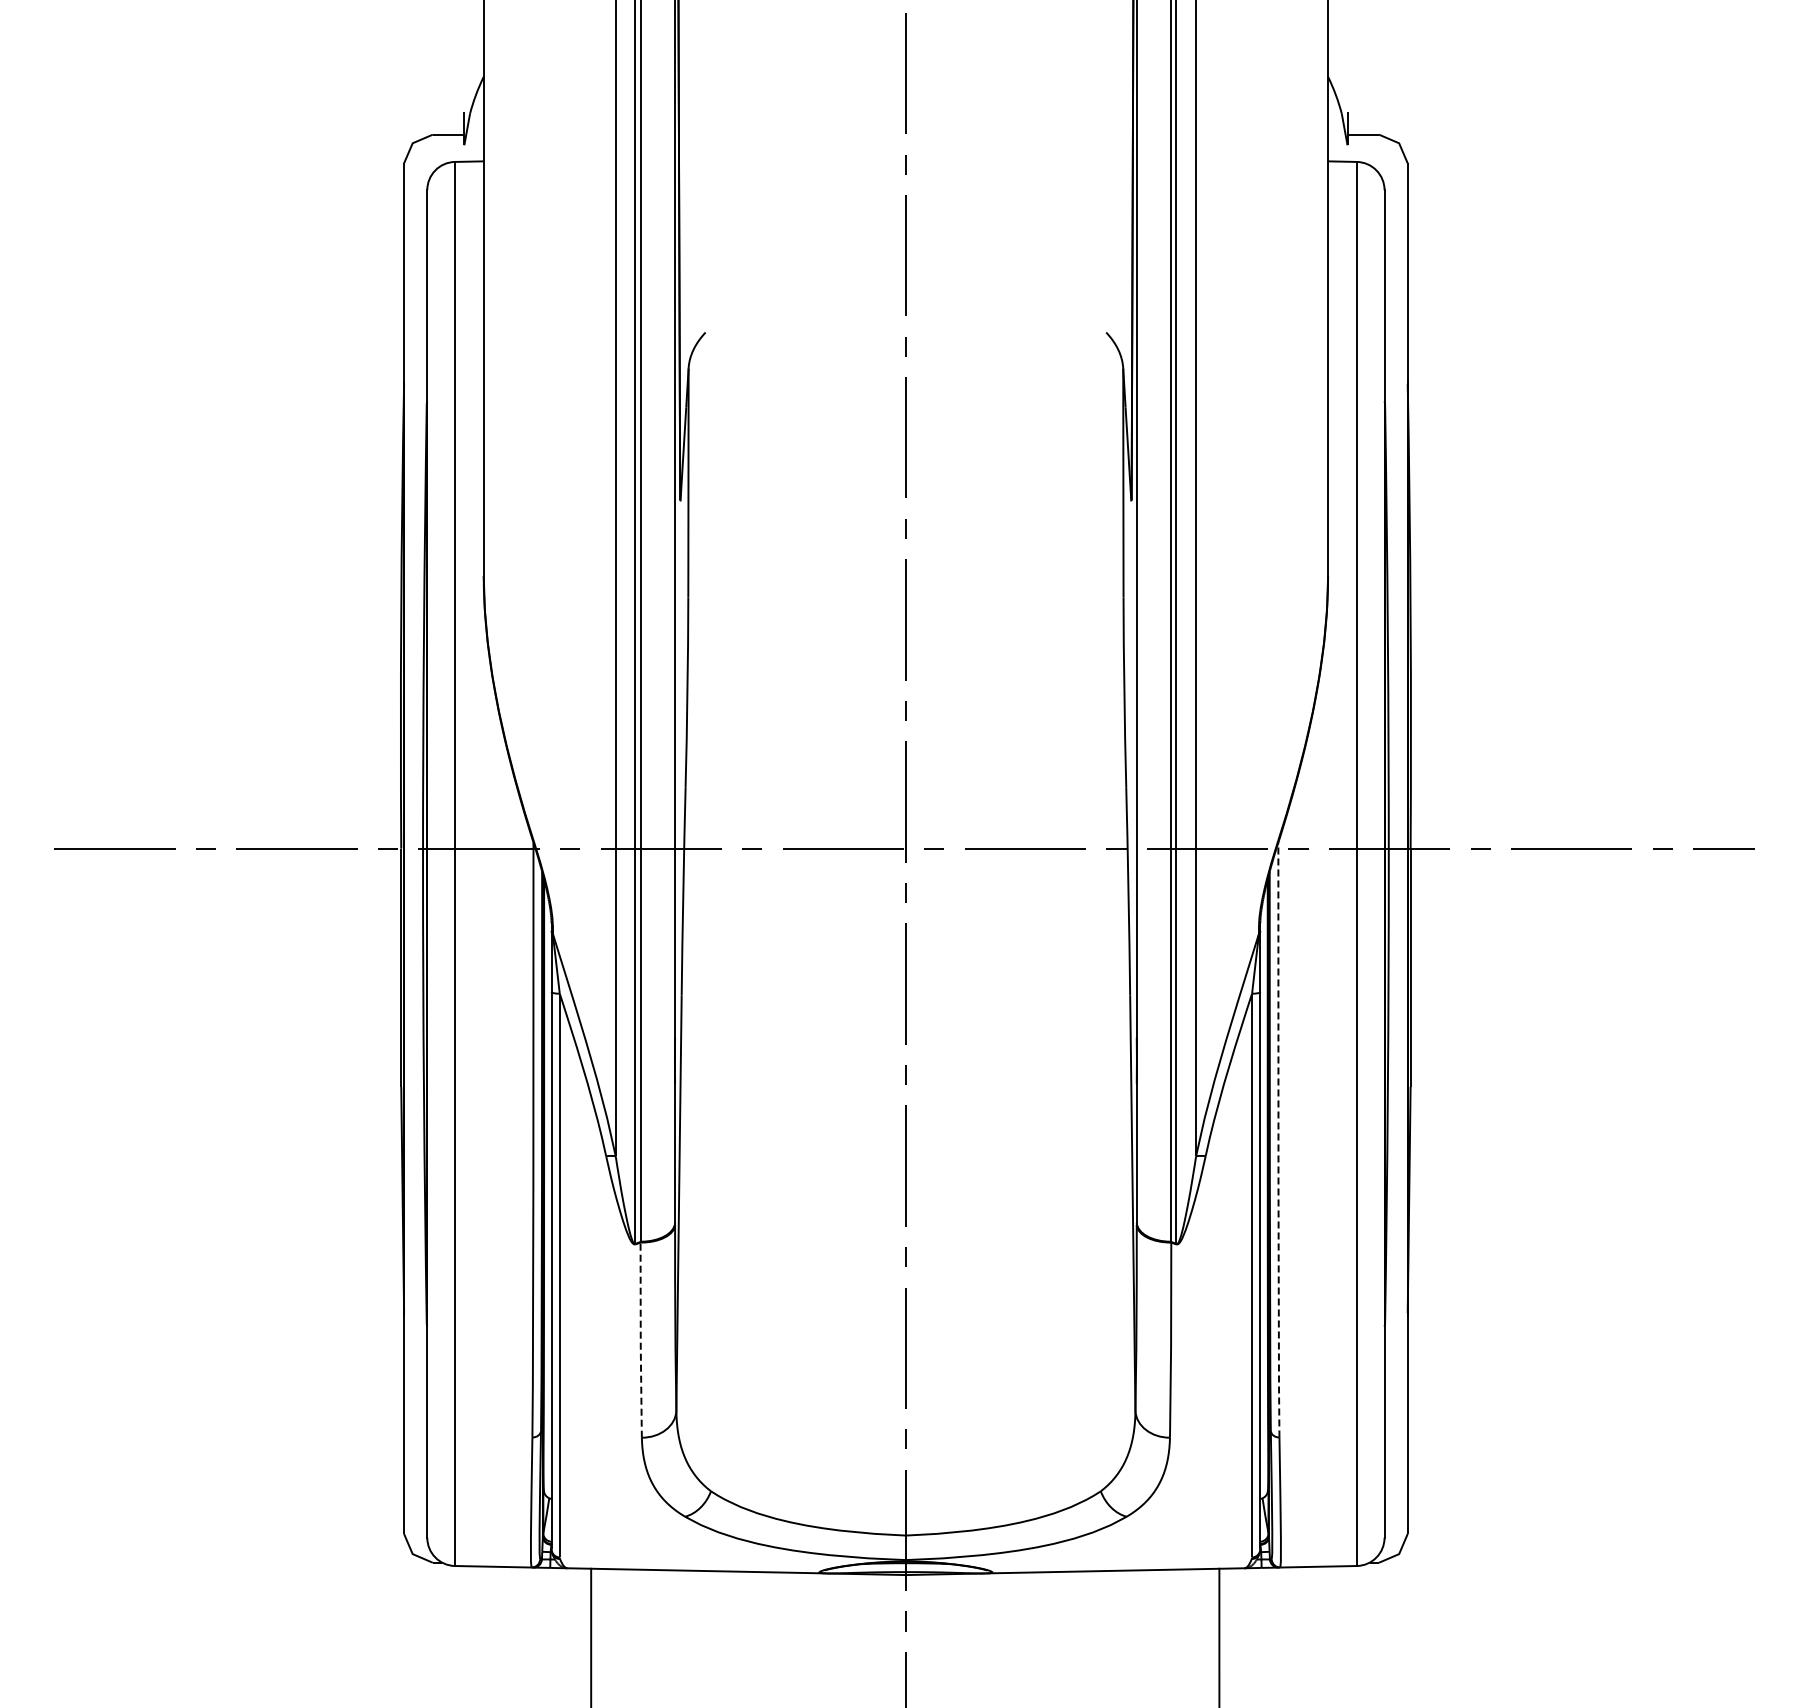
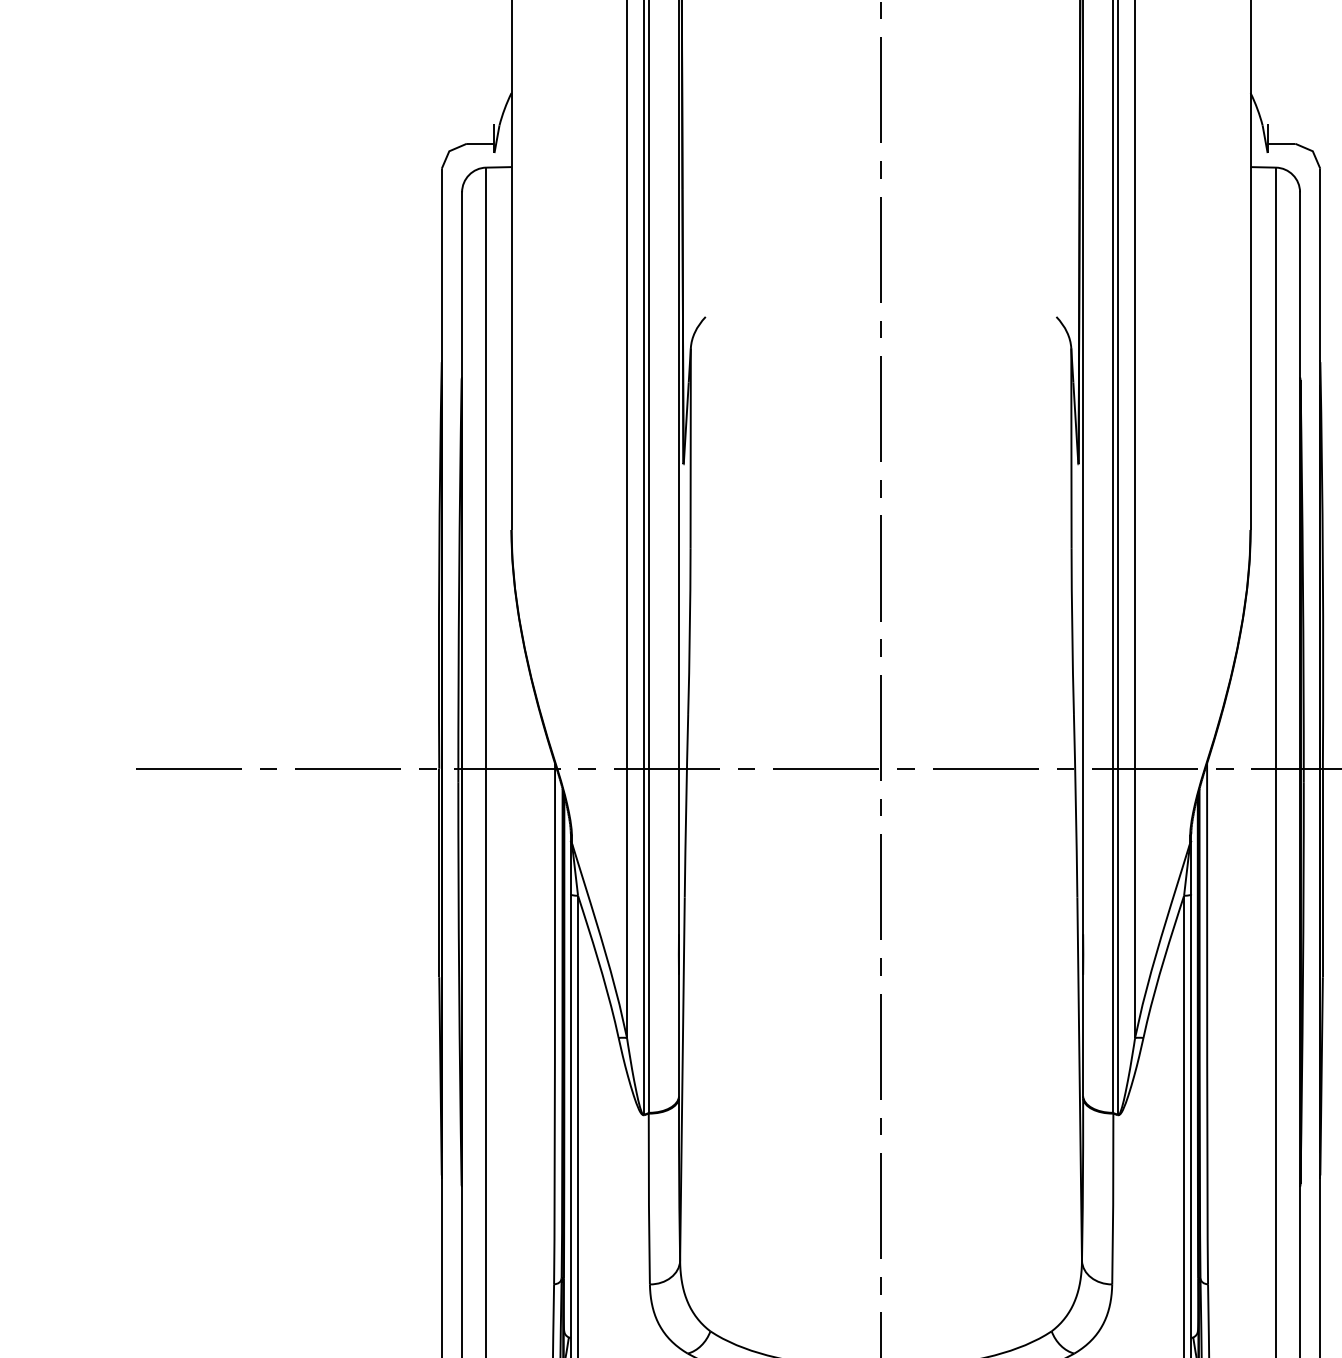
line: (1278, 1140) -> (1207, 1024), dashed -> solid
line: (640, 1340) -> (648, 1199), dashed -> solid

